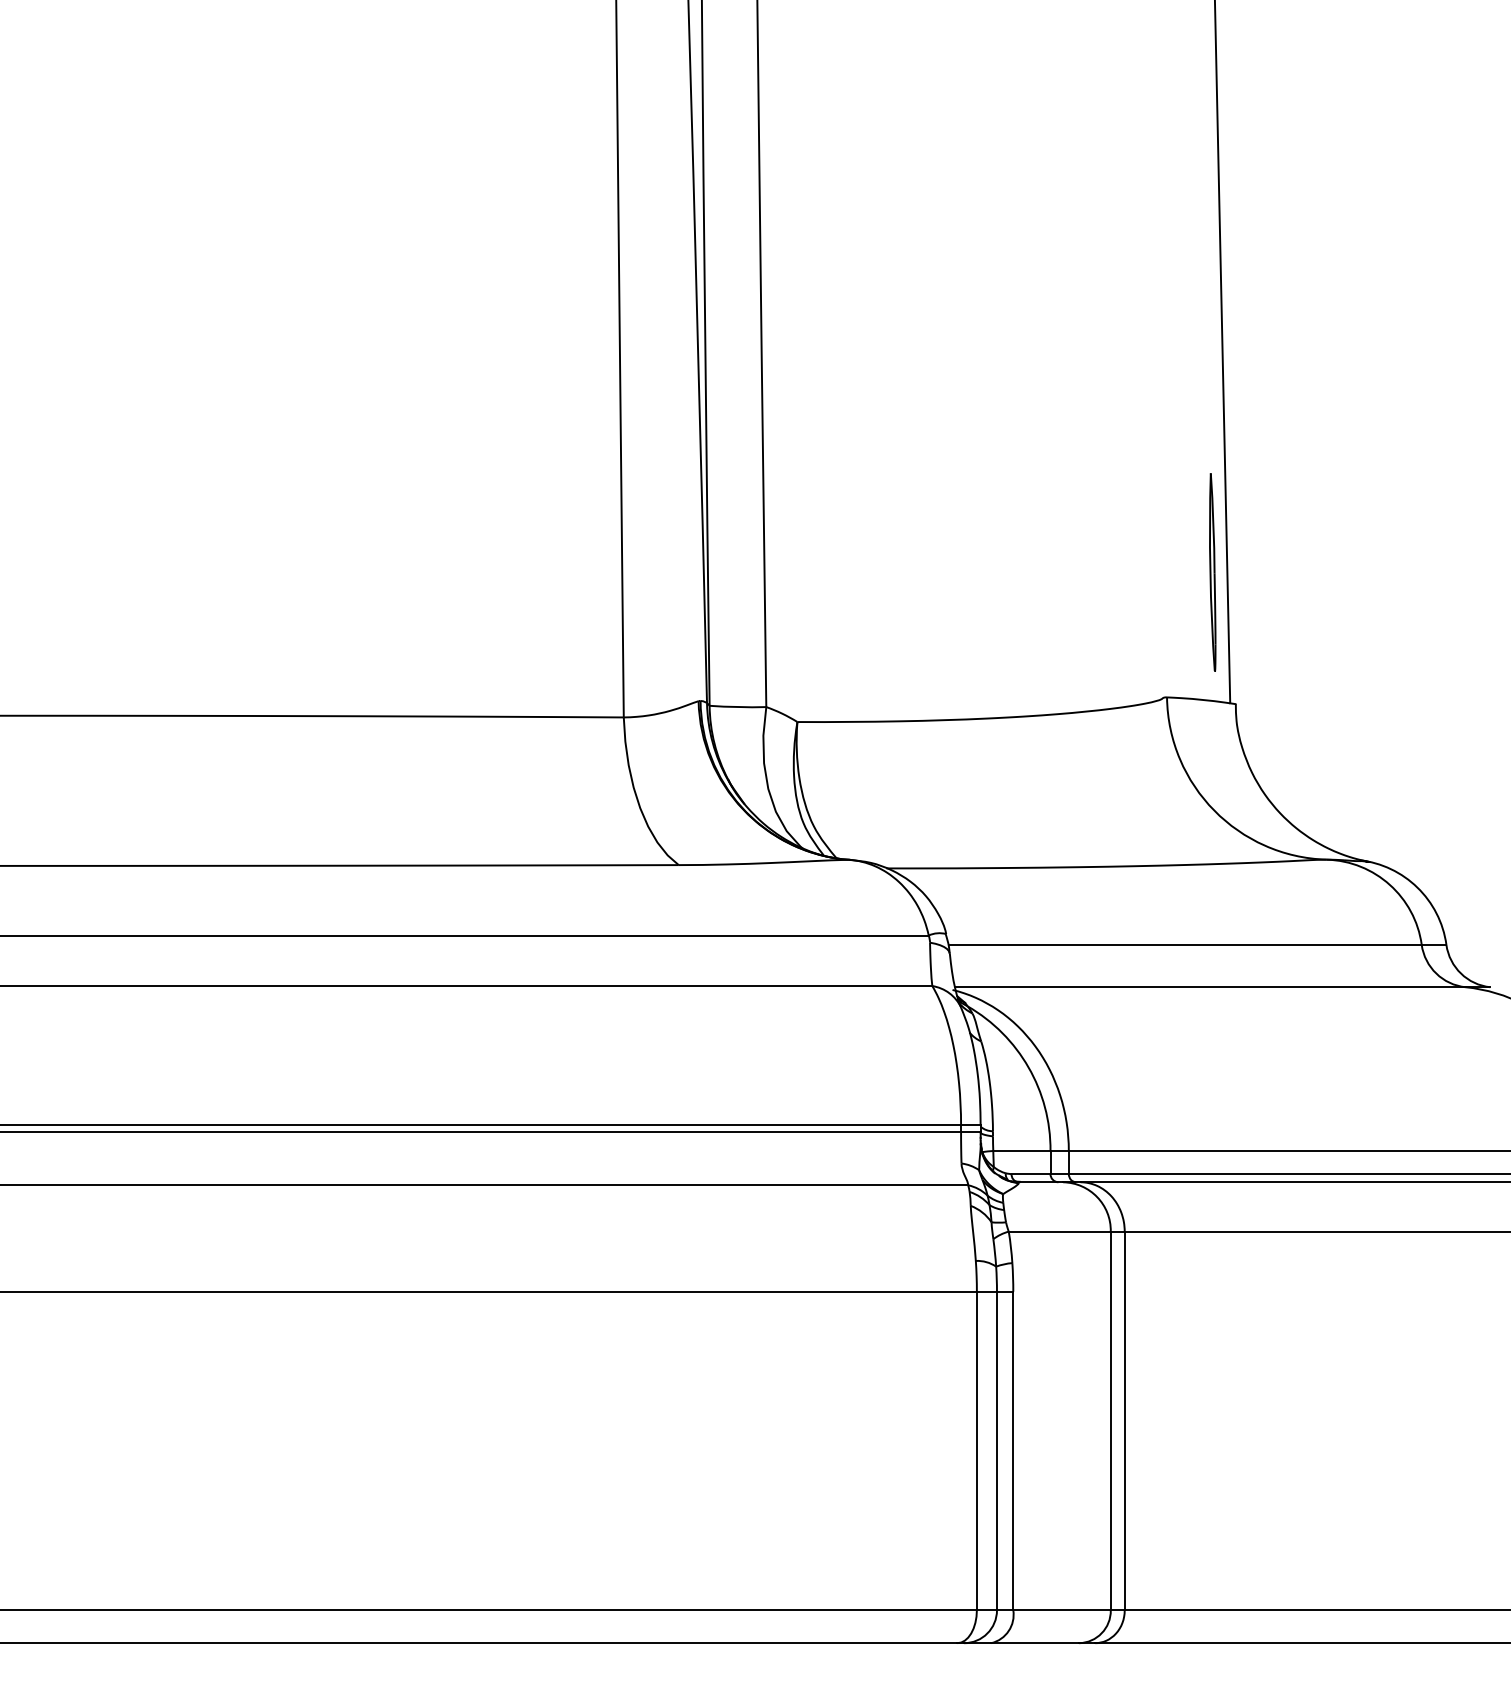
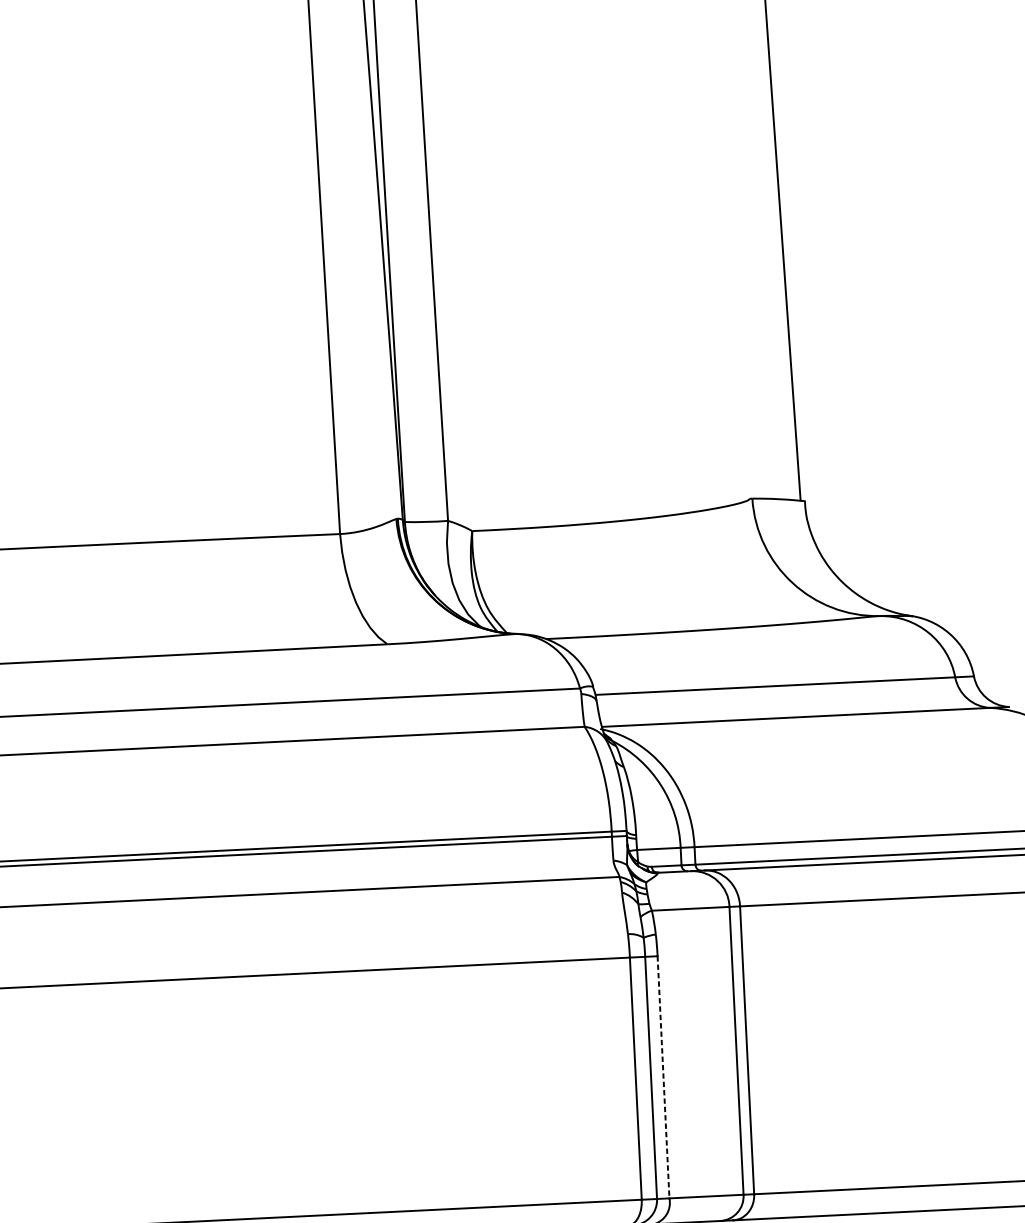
part: (1212, 572) -> (782, 401), removed
line: (1013, 1451) -> (663, 1077), solid -> dashed

